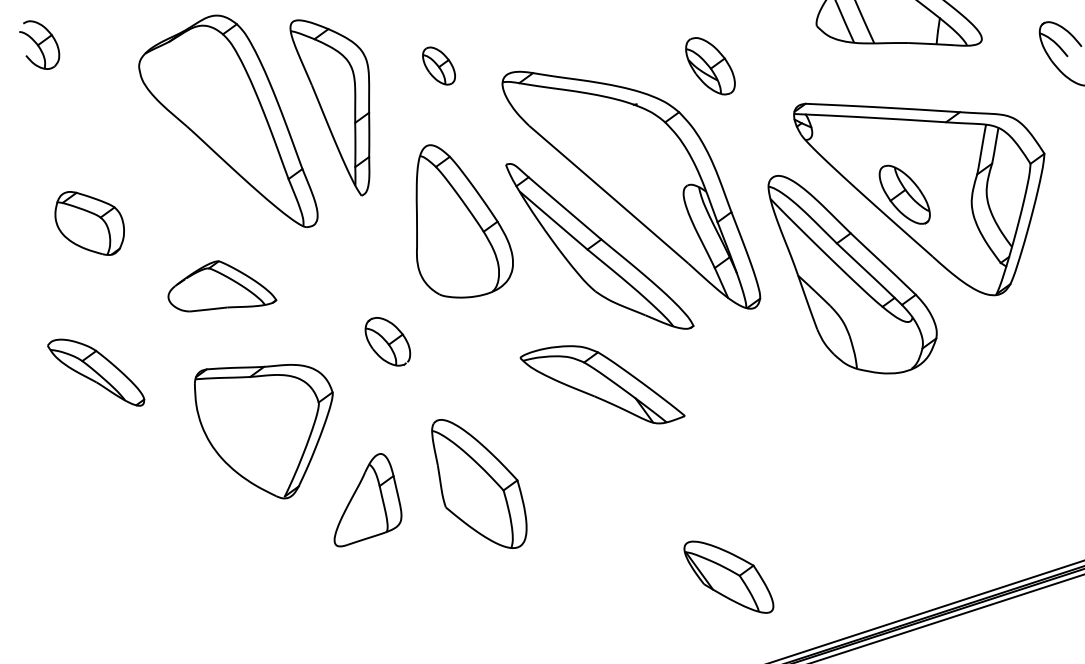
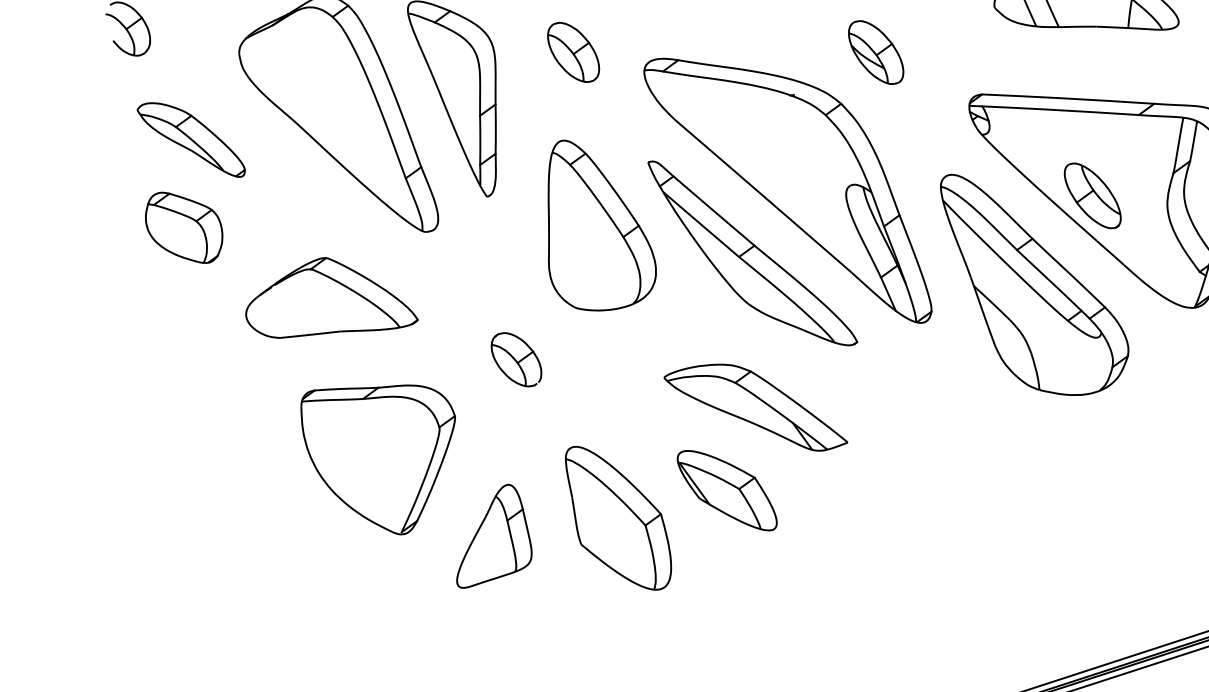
part: (438, 65) -> (572, 51), size x1.43
part: (222, 286) -> (332, 298), size x1.43
part: (96, 372) -> (191, 139), moved
part: (728, 576) -> (726, 489), moved

